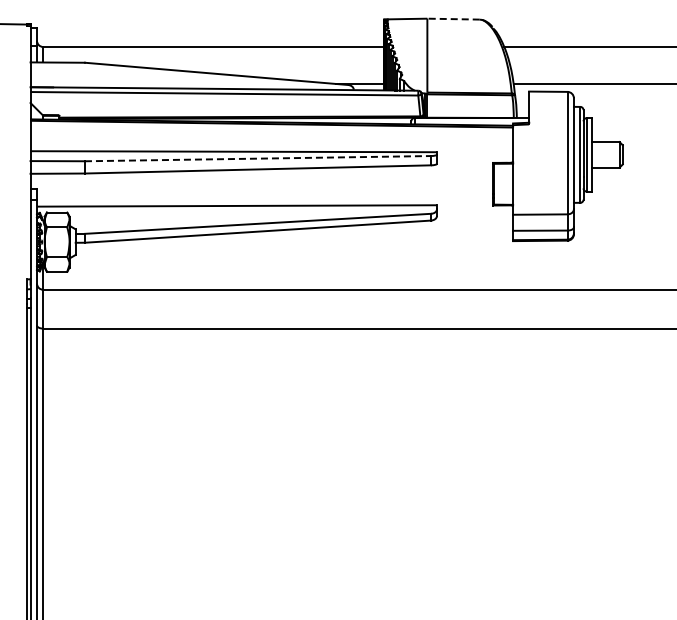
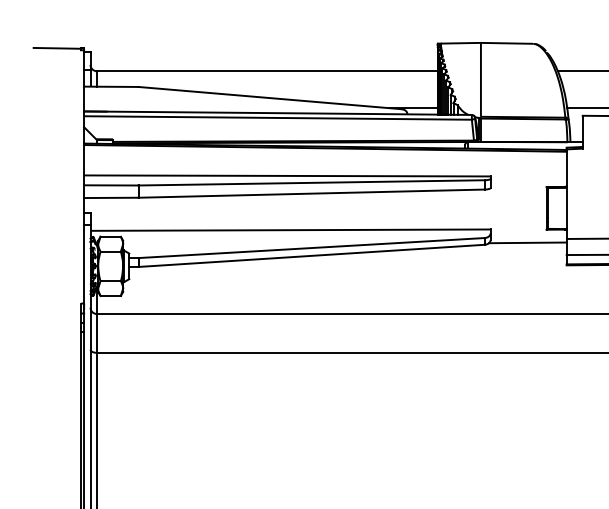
line: (454, 19) -> (508, 43), dashed -> solid
line: (258, 158) -> (312, 182), dashed -> solid
line: (474, 218) -> (528, 242), added

